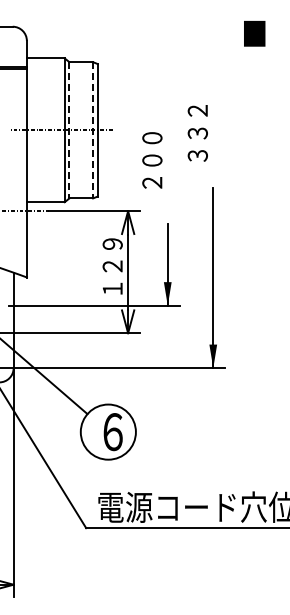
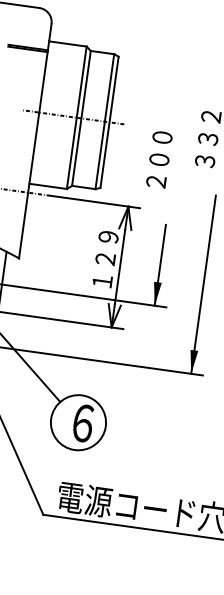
line: (69, 130) -> (81, 118), dashed -> solid
line: (93, 130) -> (105, 121), dashed -> solid

